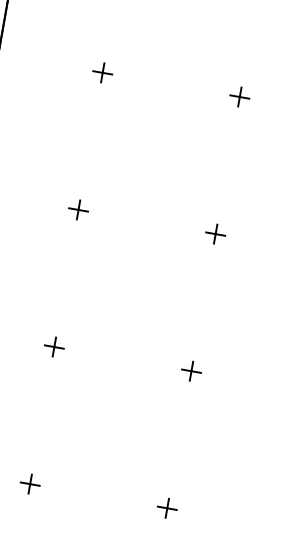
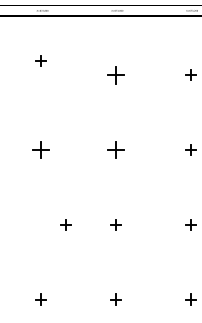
part: (101, 71) -> (40, 60), moved
part: (239, 95) -> (115, 74), size x1.6
part: (77, 208) -> (40, 149), size x1.6
part: (215, 232) -> (115, 149), size x1.6
part: (53, 346) -> (65, 224), moved

